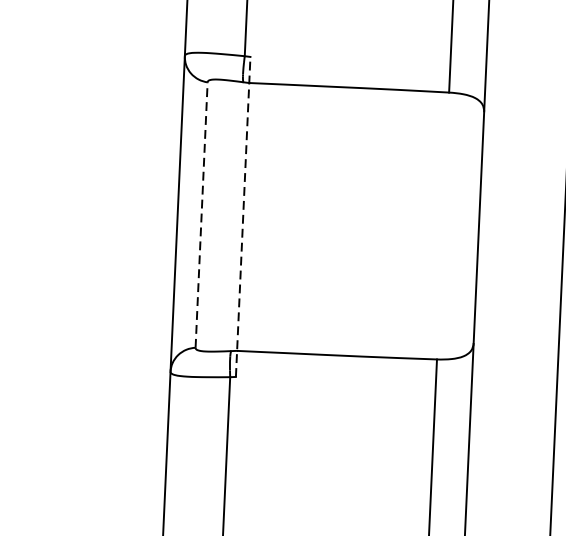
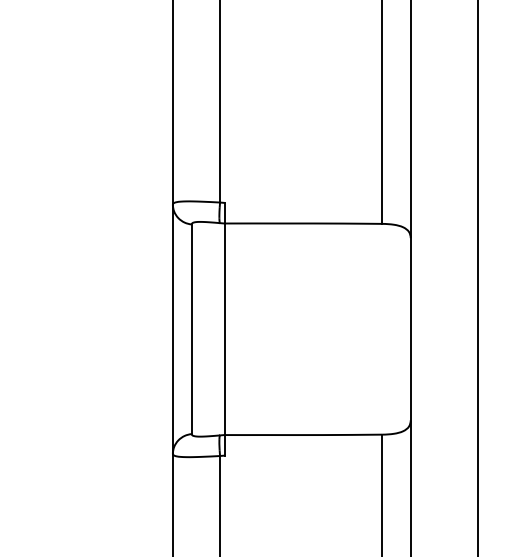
line: (201, 215) -> (191, 329), dashed -> solid
line: (243, 215) -> (224, 328), dashed -> solid

